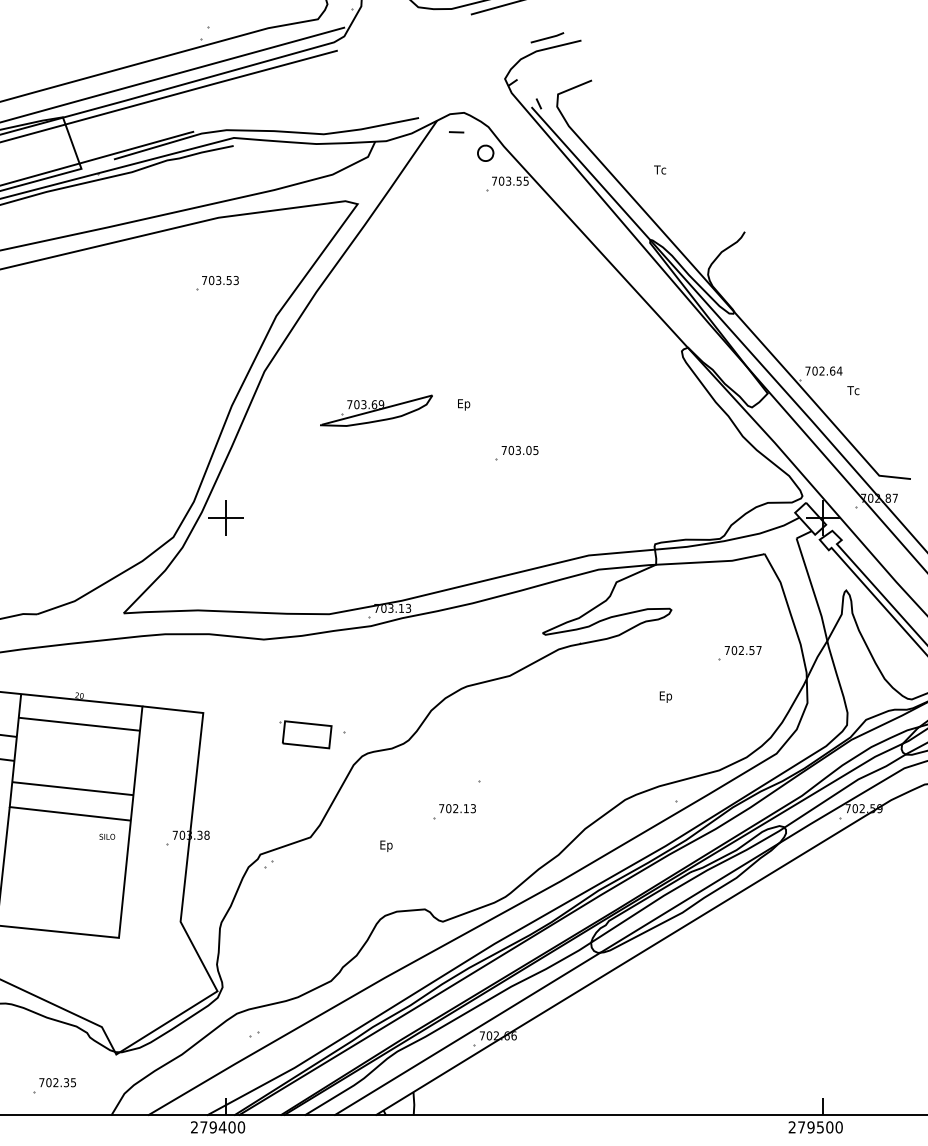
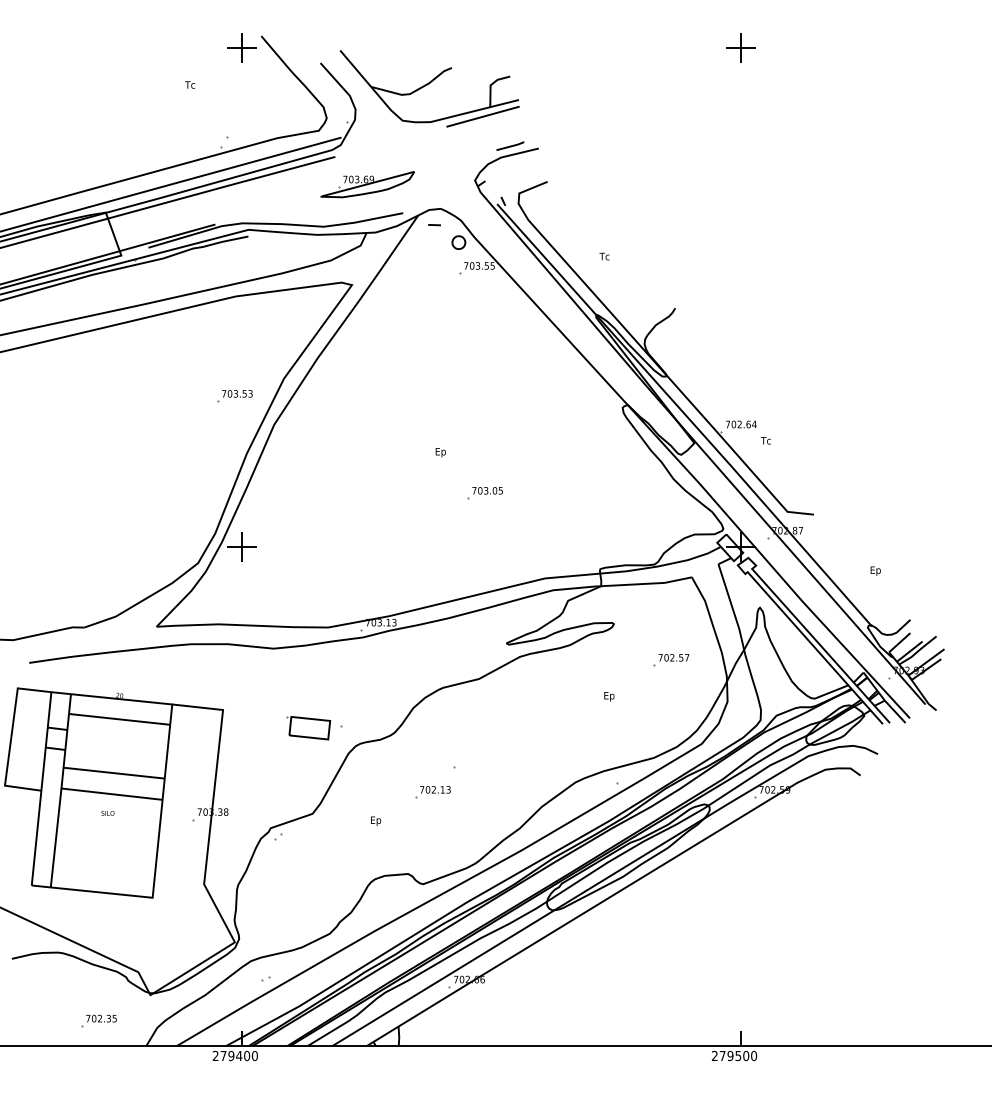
part: (216, 283) -> (234, 396), moved
part: (376, 410) -> (367, 184), moved
text: (106, 836) -> (107, 813), moved

